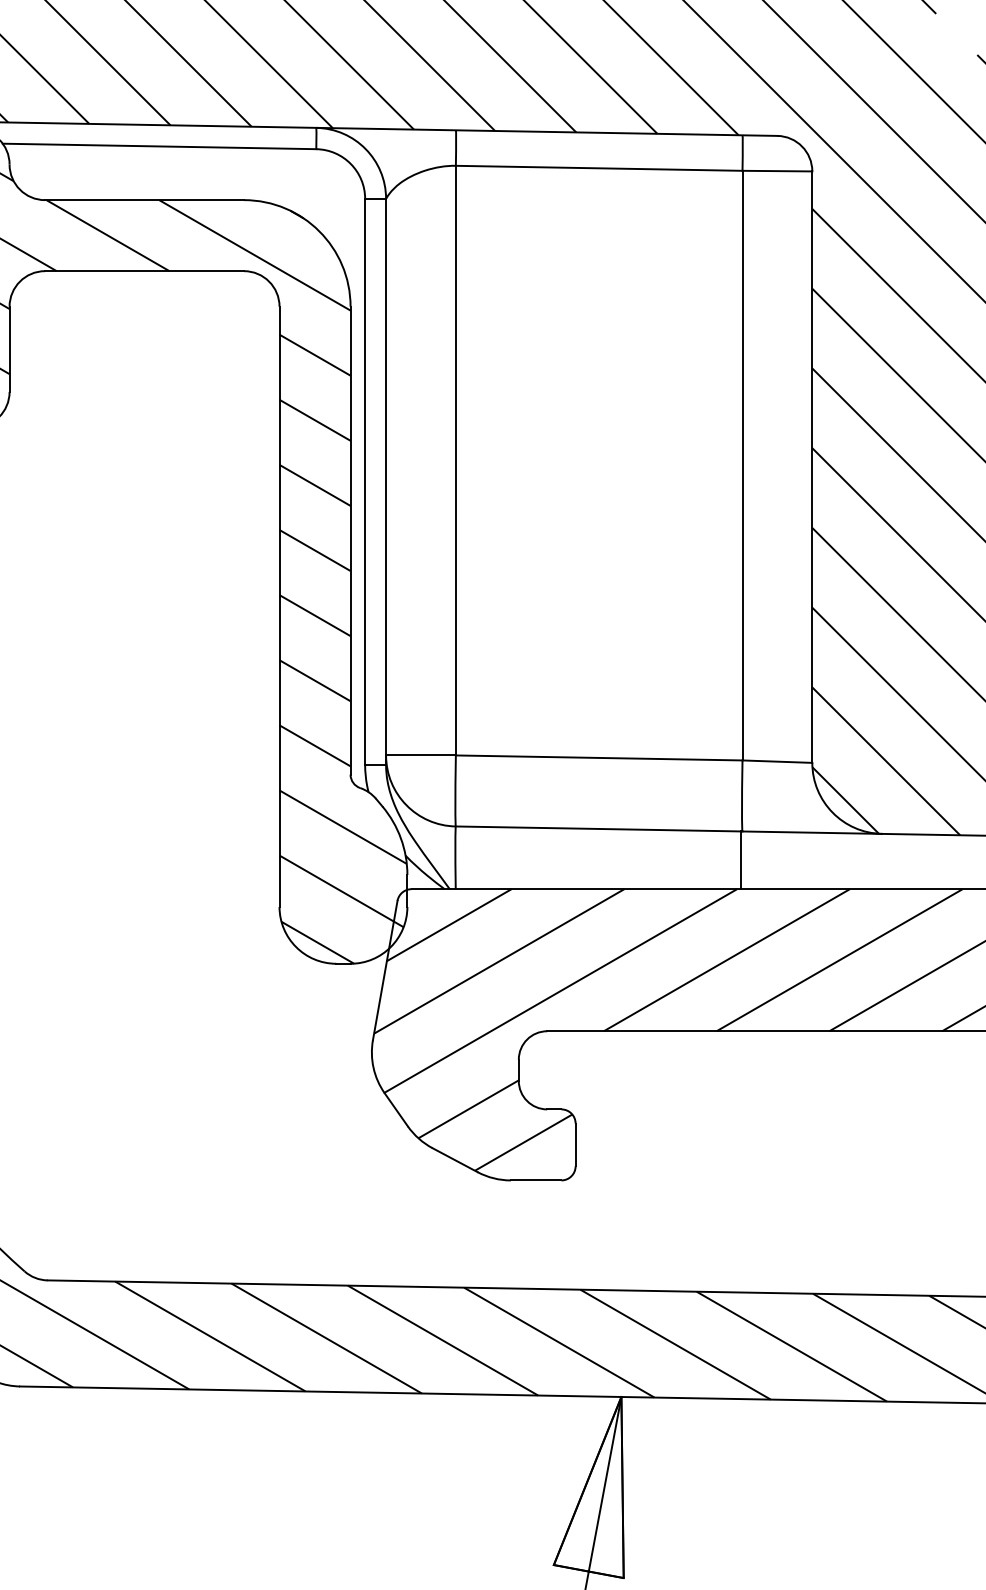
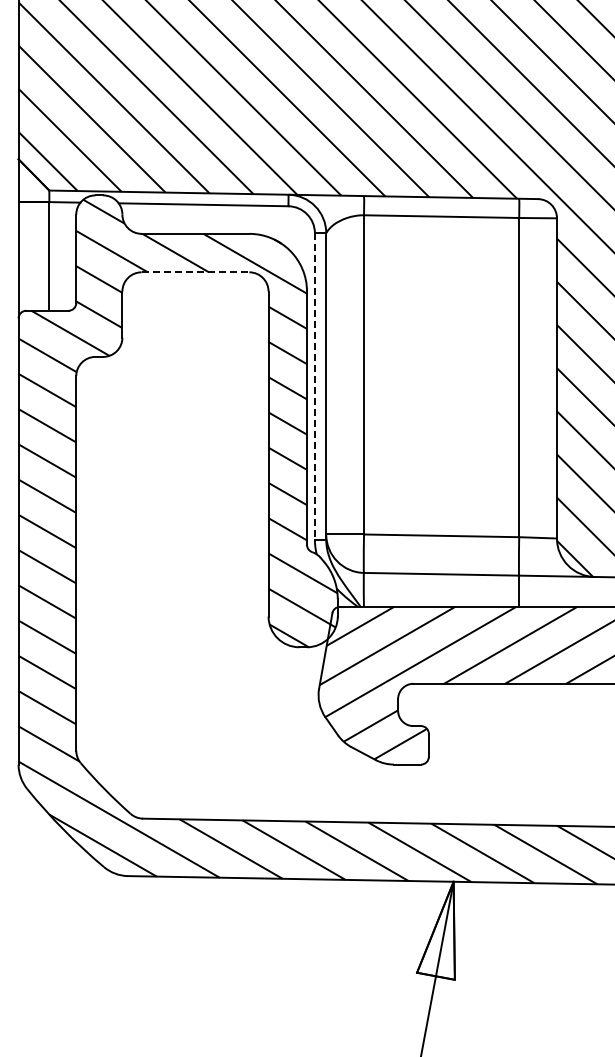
line: (144, 271) -> (195, 272), solid -> dashed
line: (364, 482) -> (314, 386), solid -> dashed

